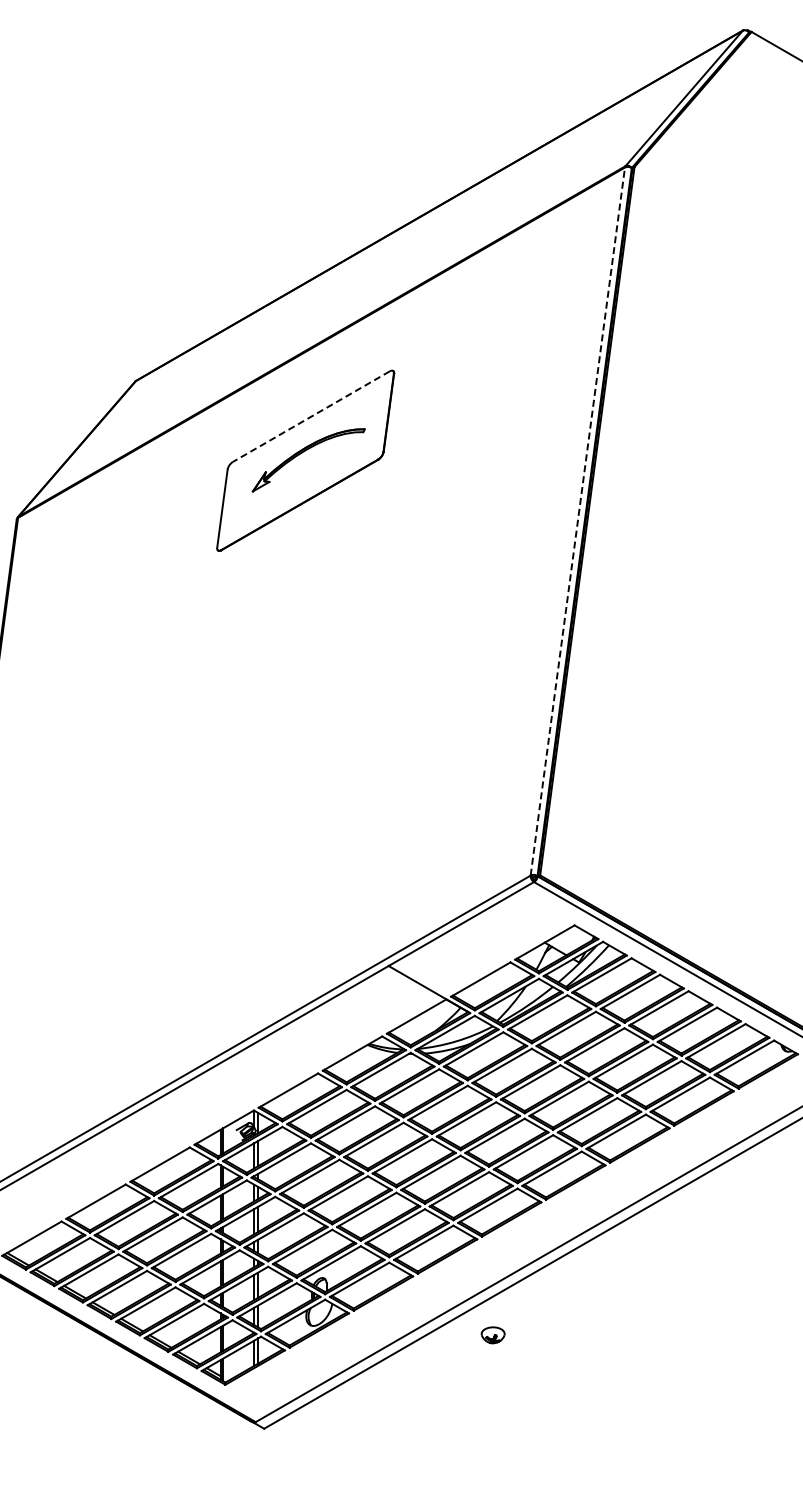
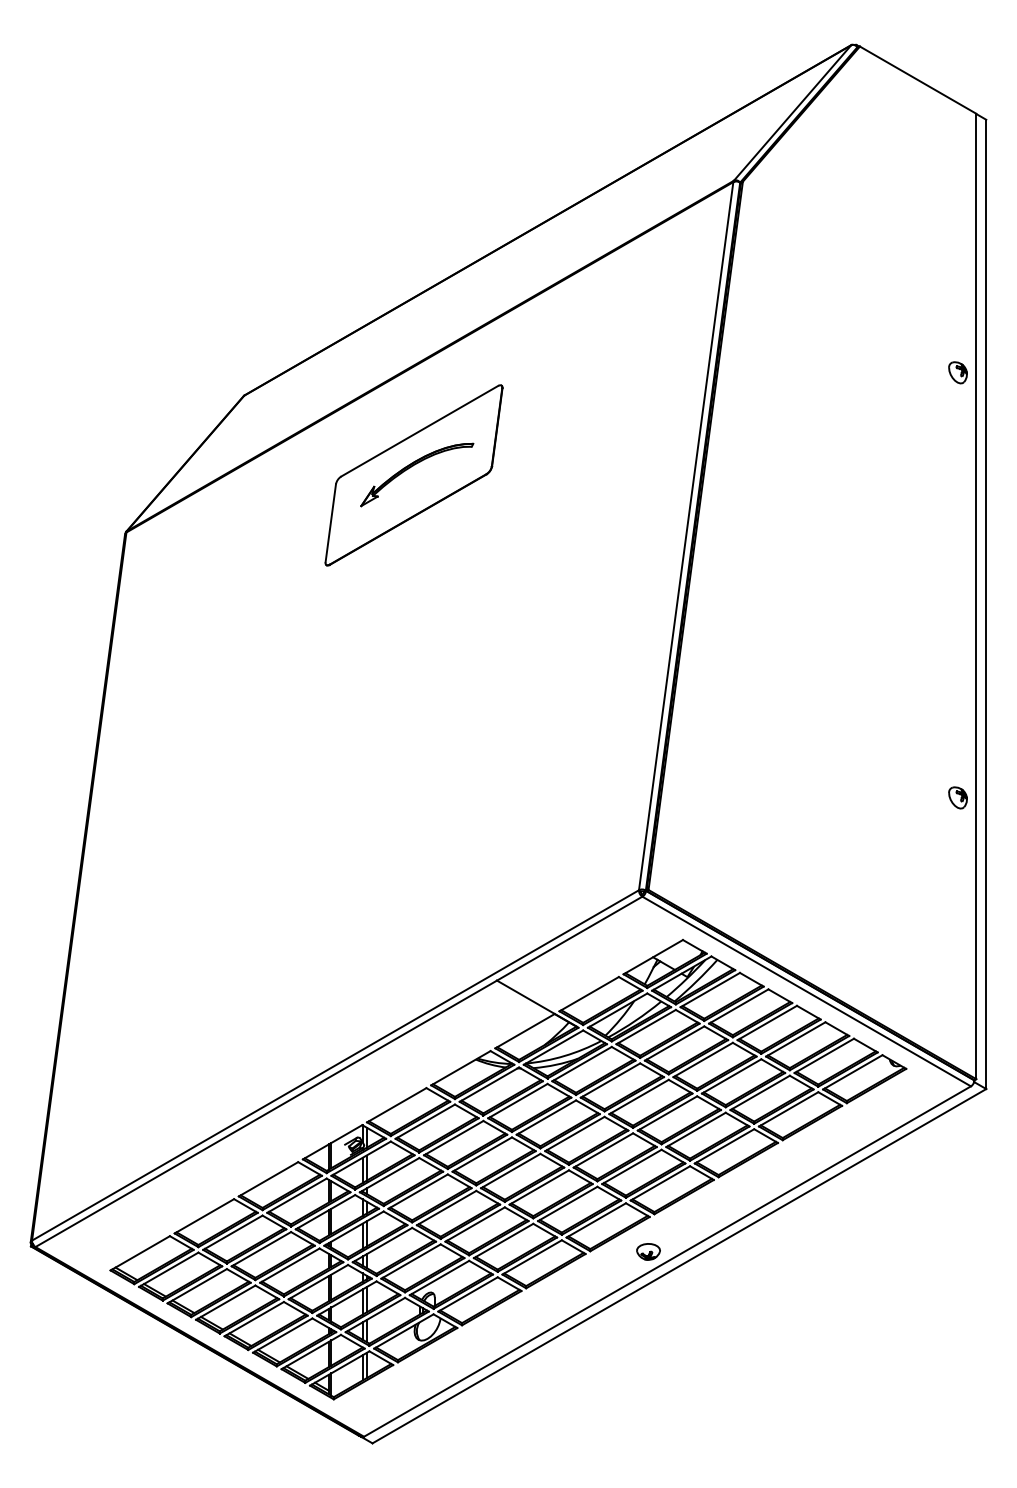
line: (311, 416) -> (419, 431), dashed -> solid
line: (578, 520) -> (686, 535), dashed -> solid
part: (493, 1334) -> (648, 1251), moved

